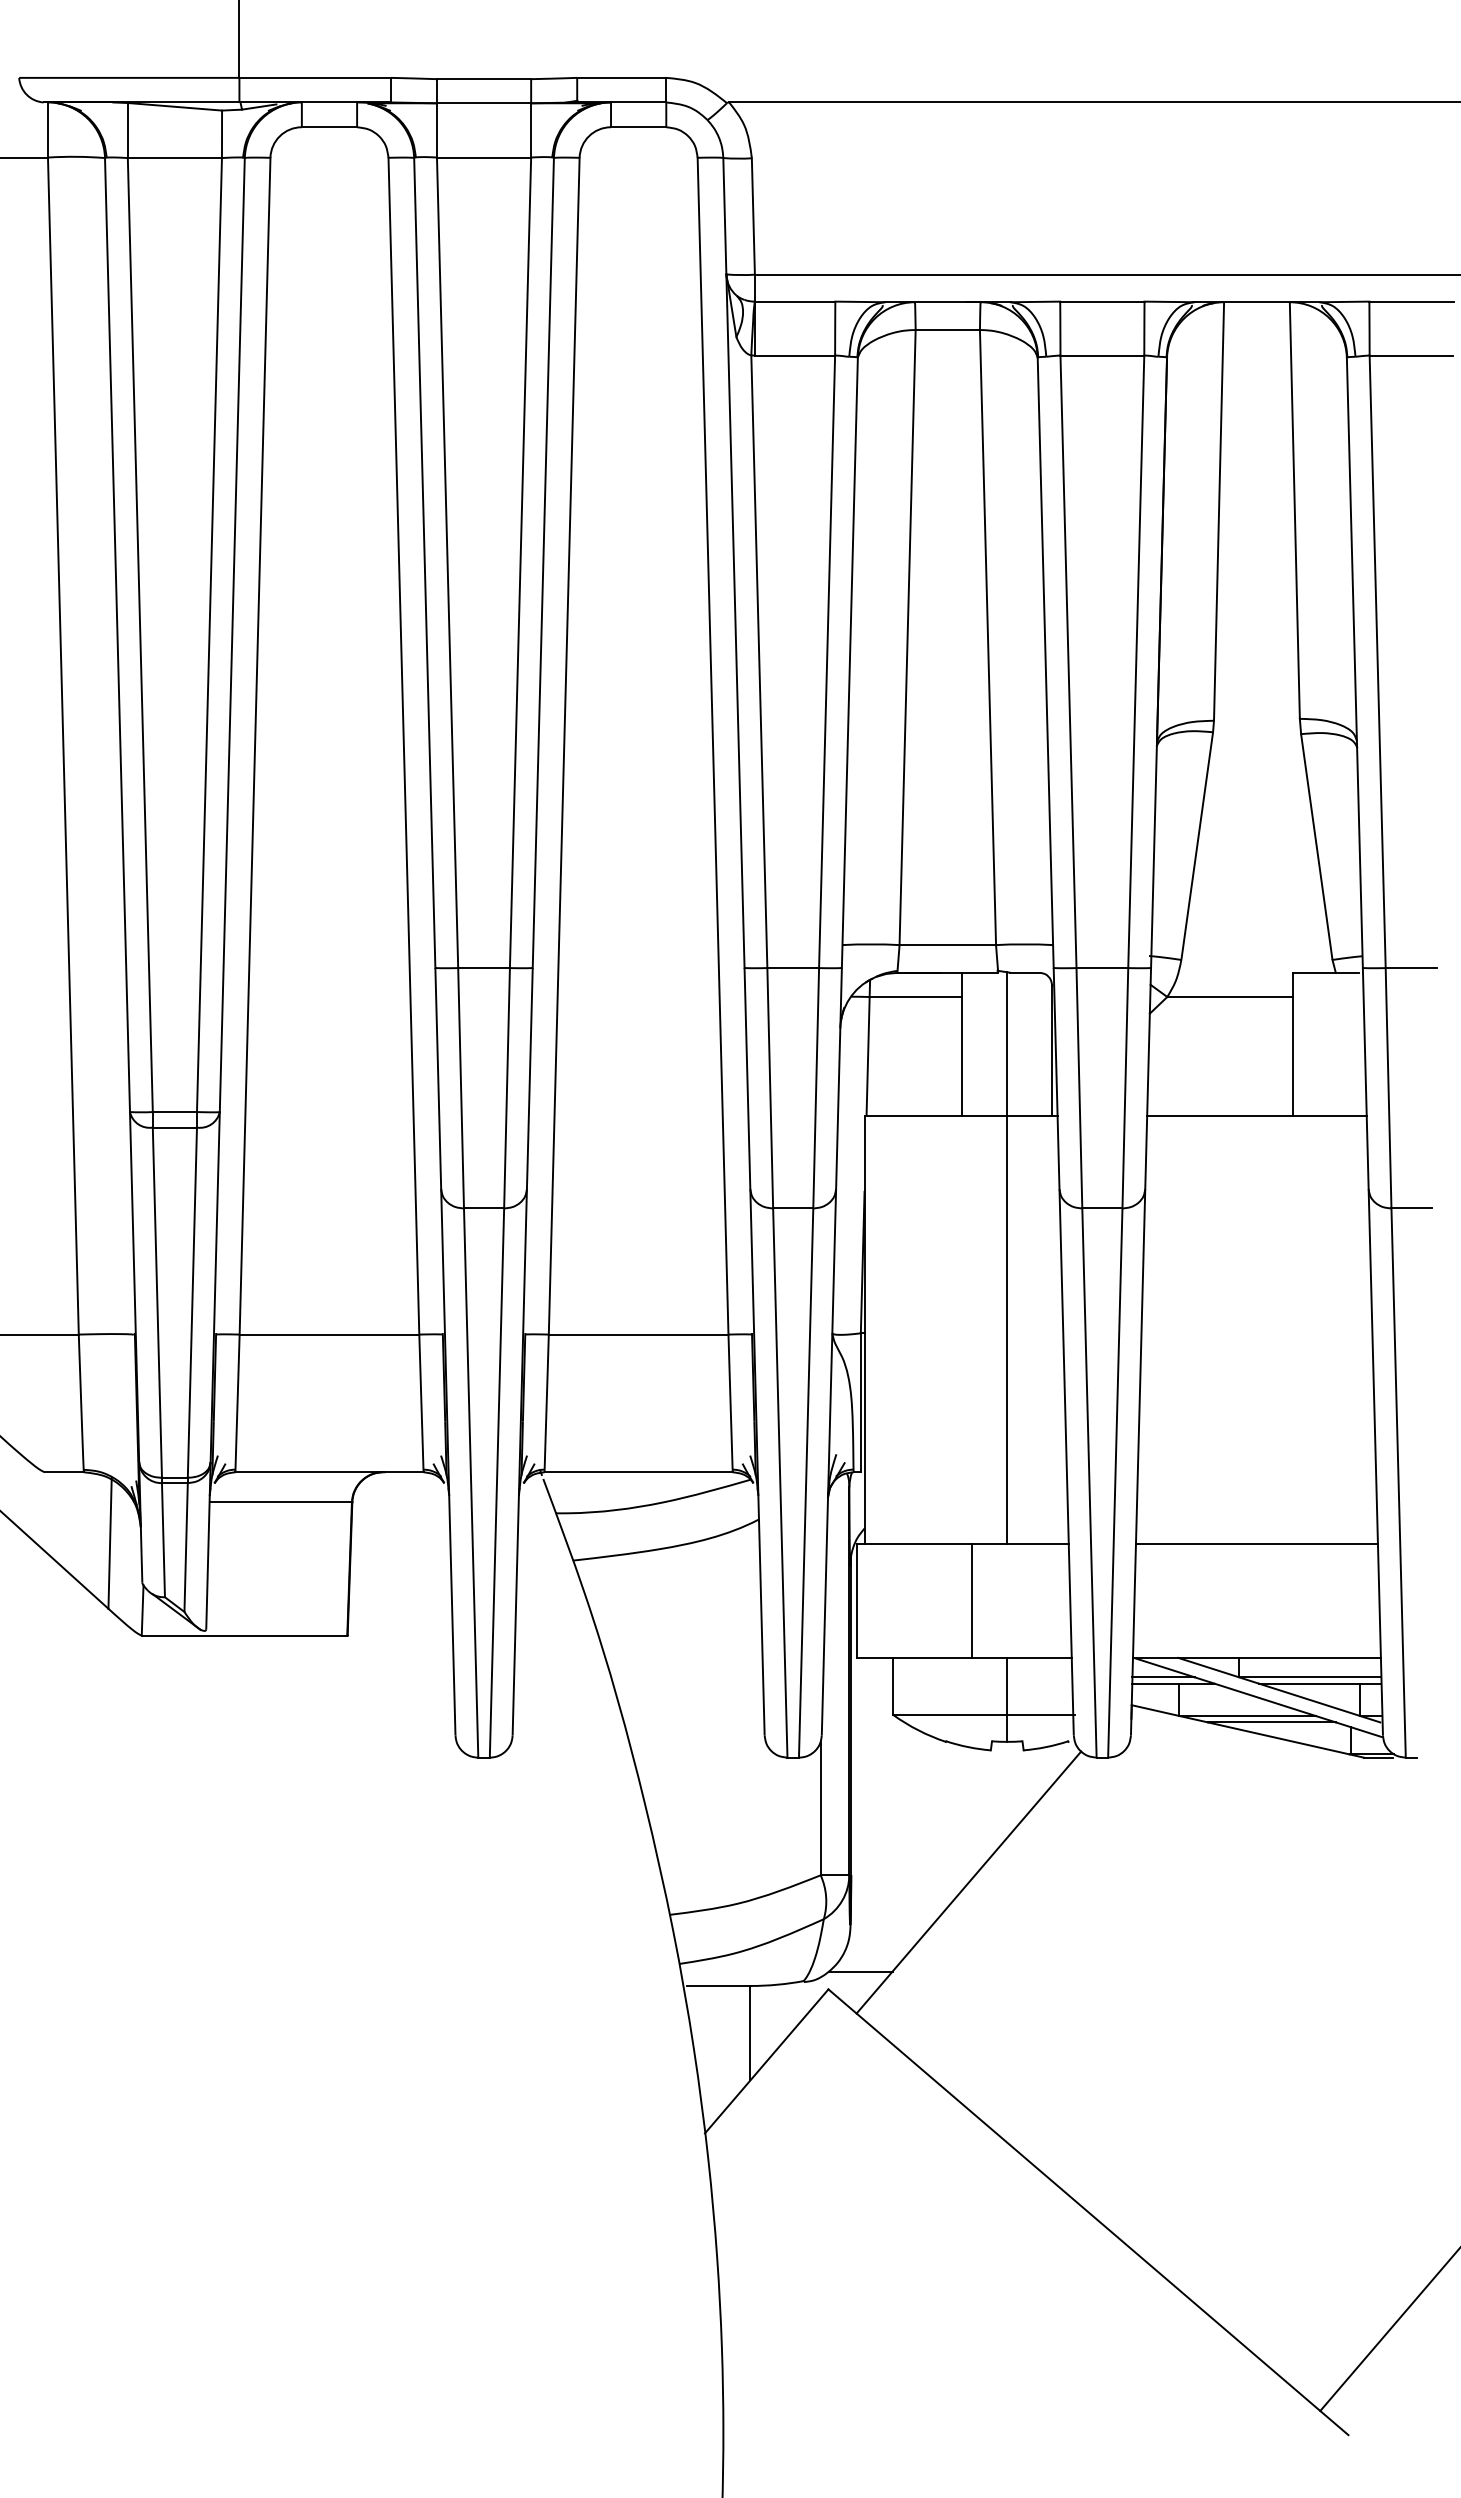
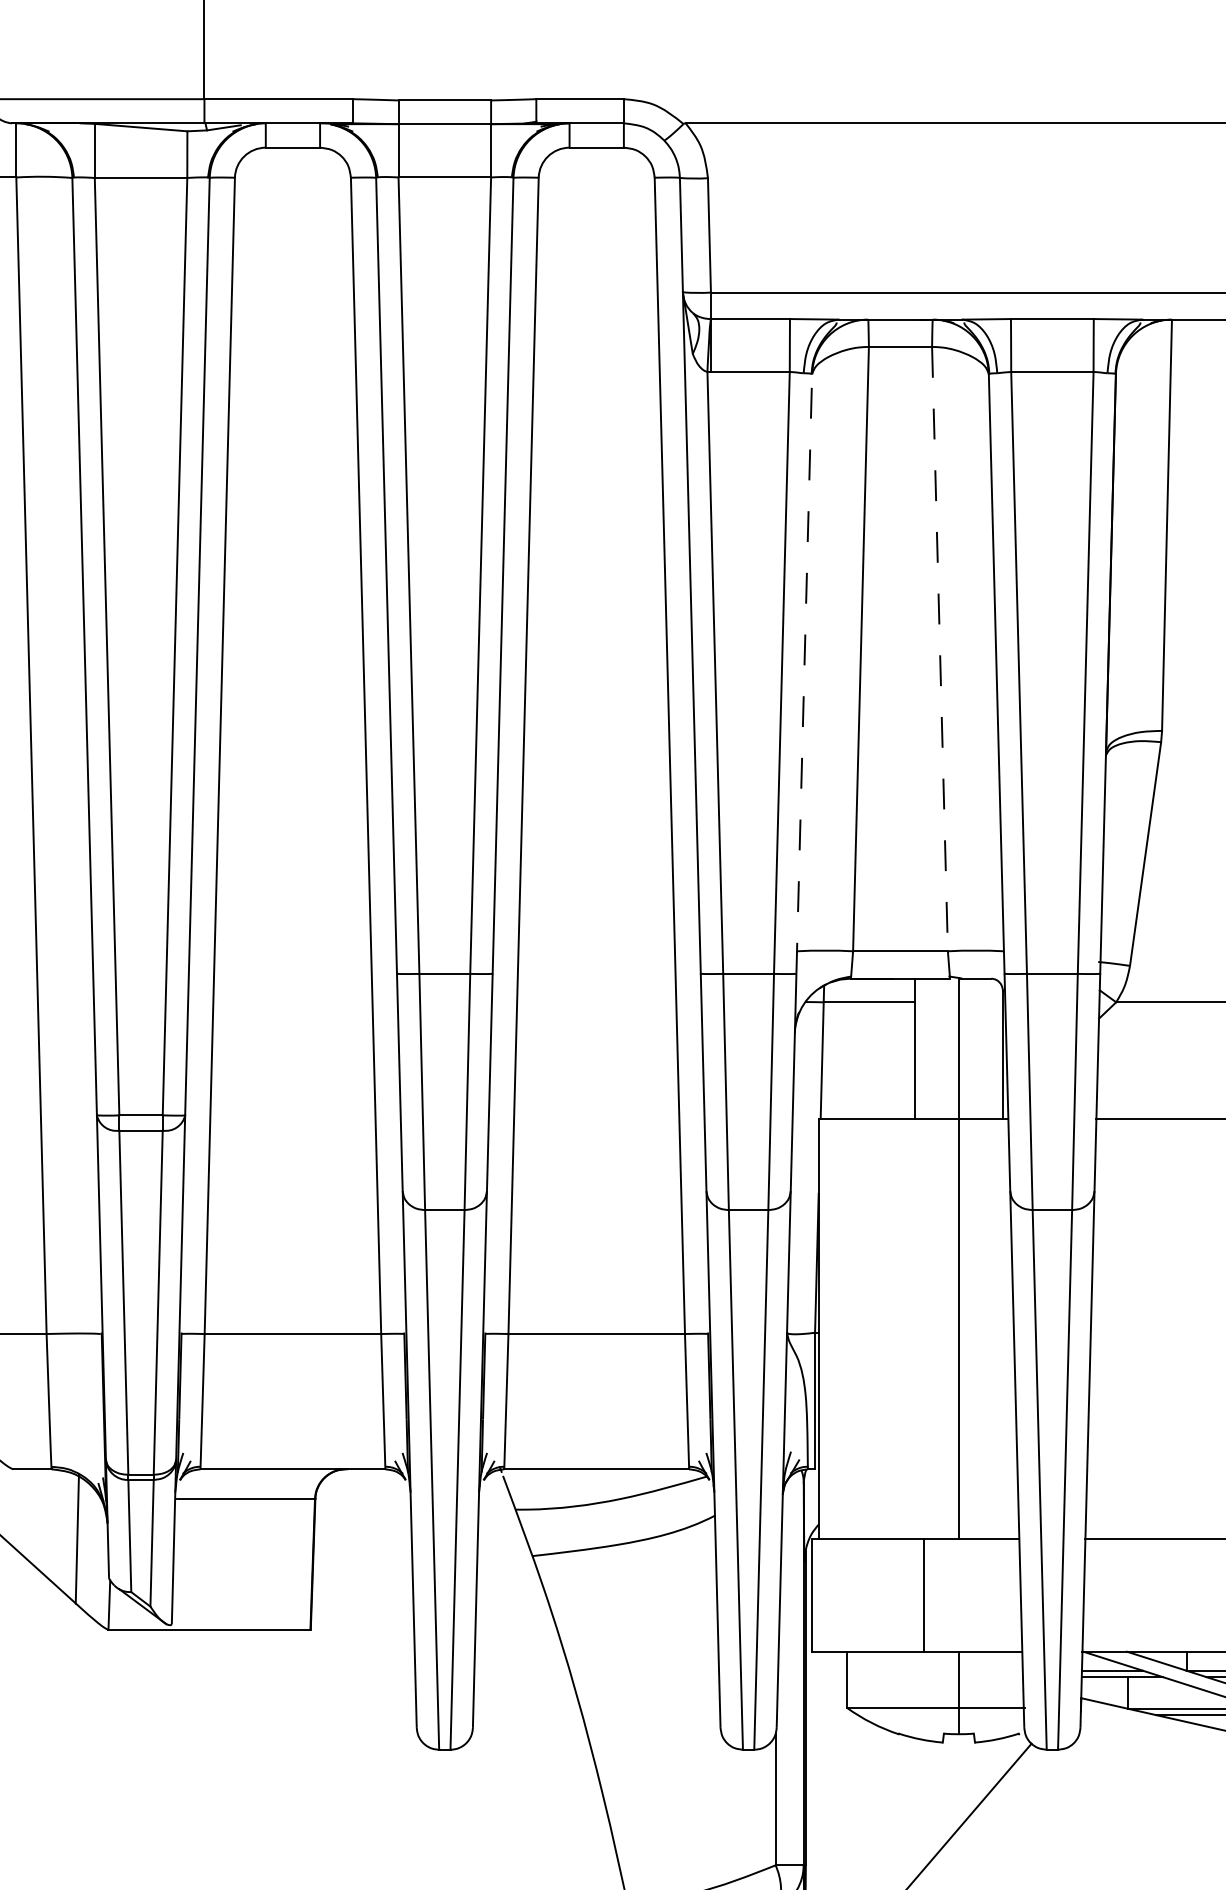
line: (988, 637) -> (940, 649), solid -> dashed
line: (849, 662) -> (803, 673), solid -> dashed

